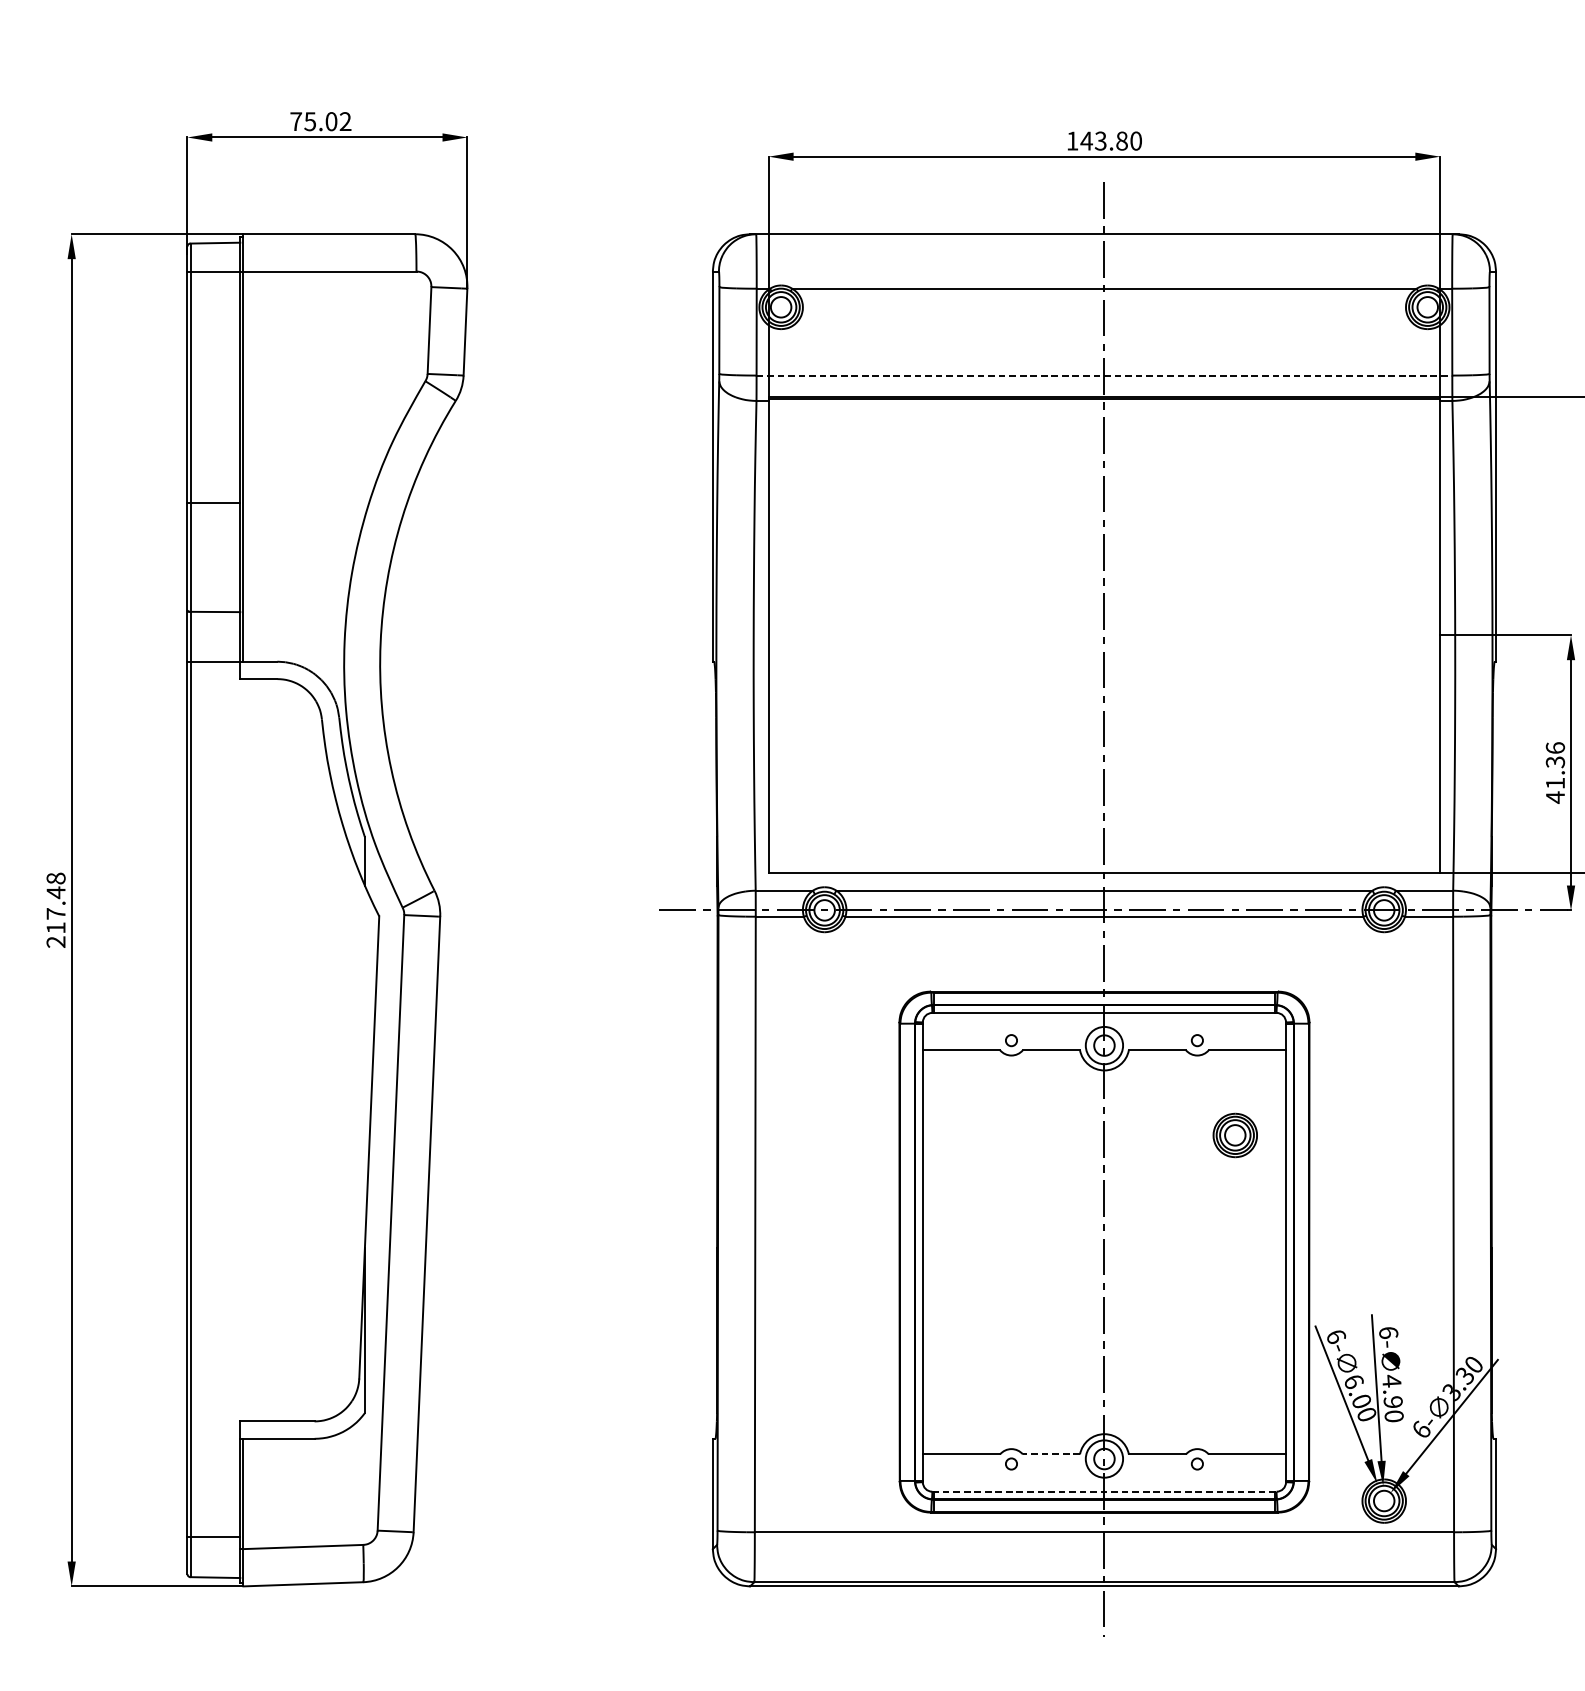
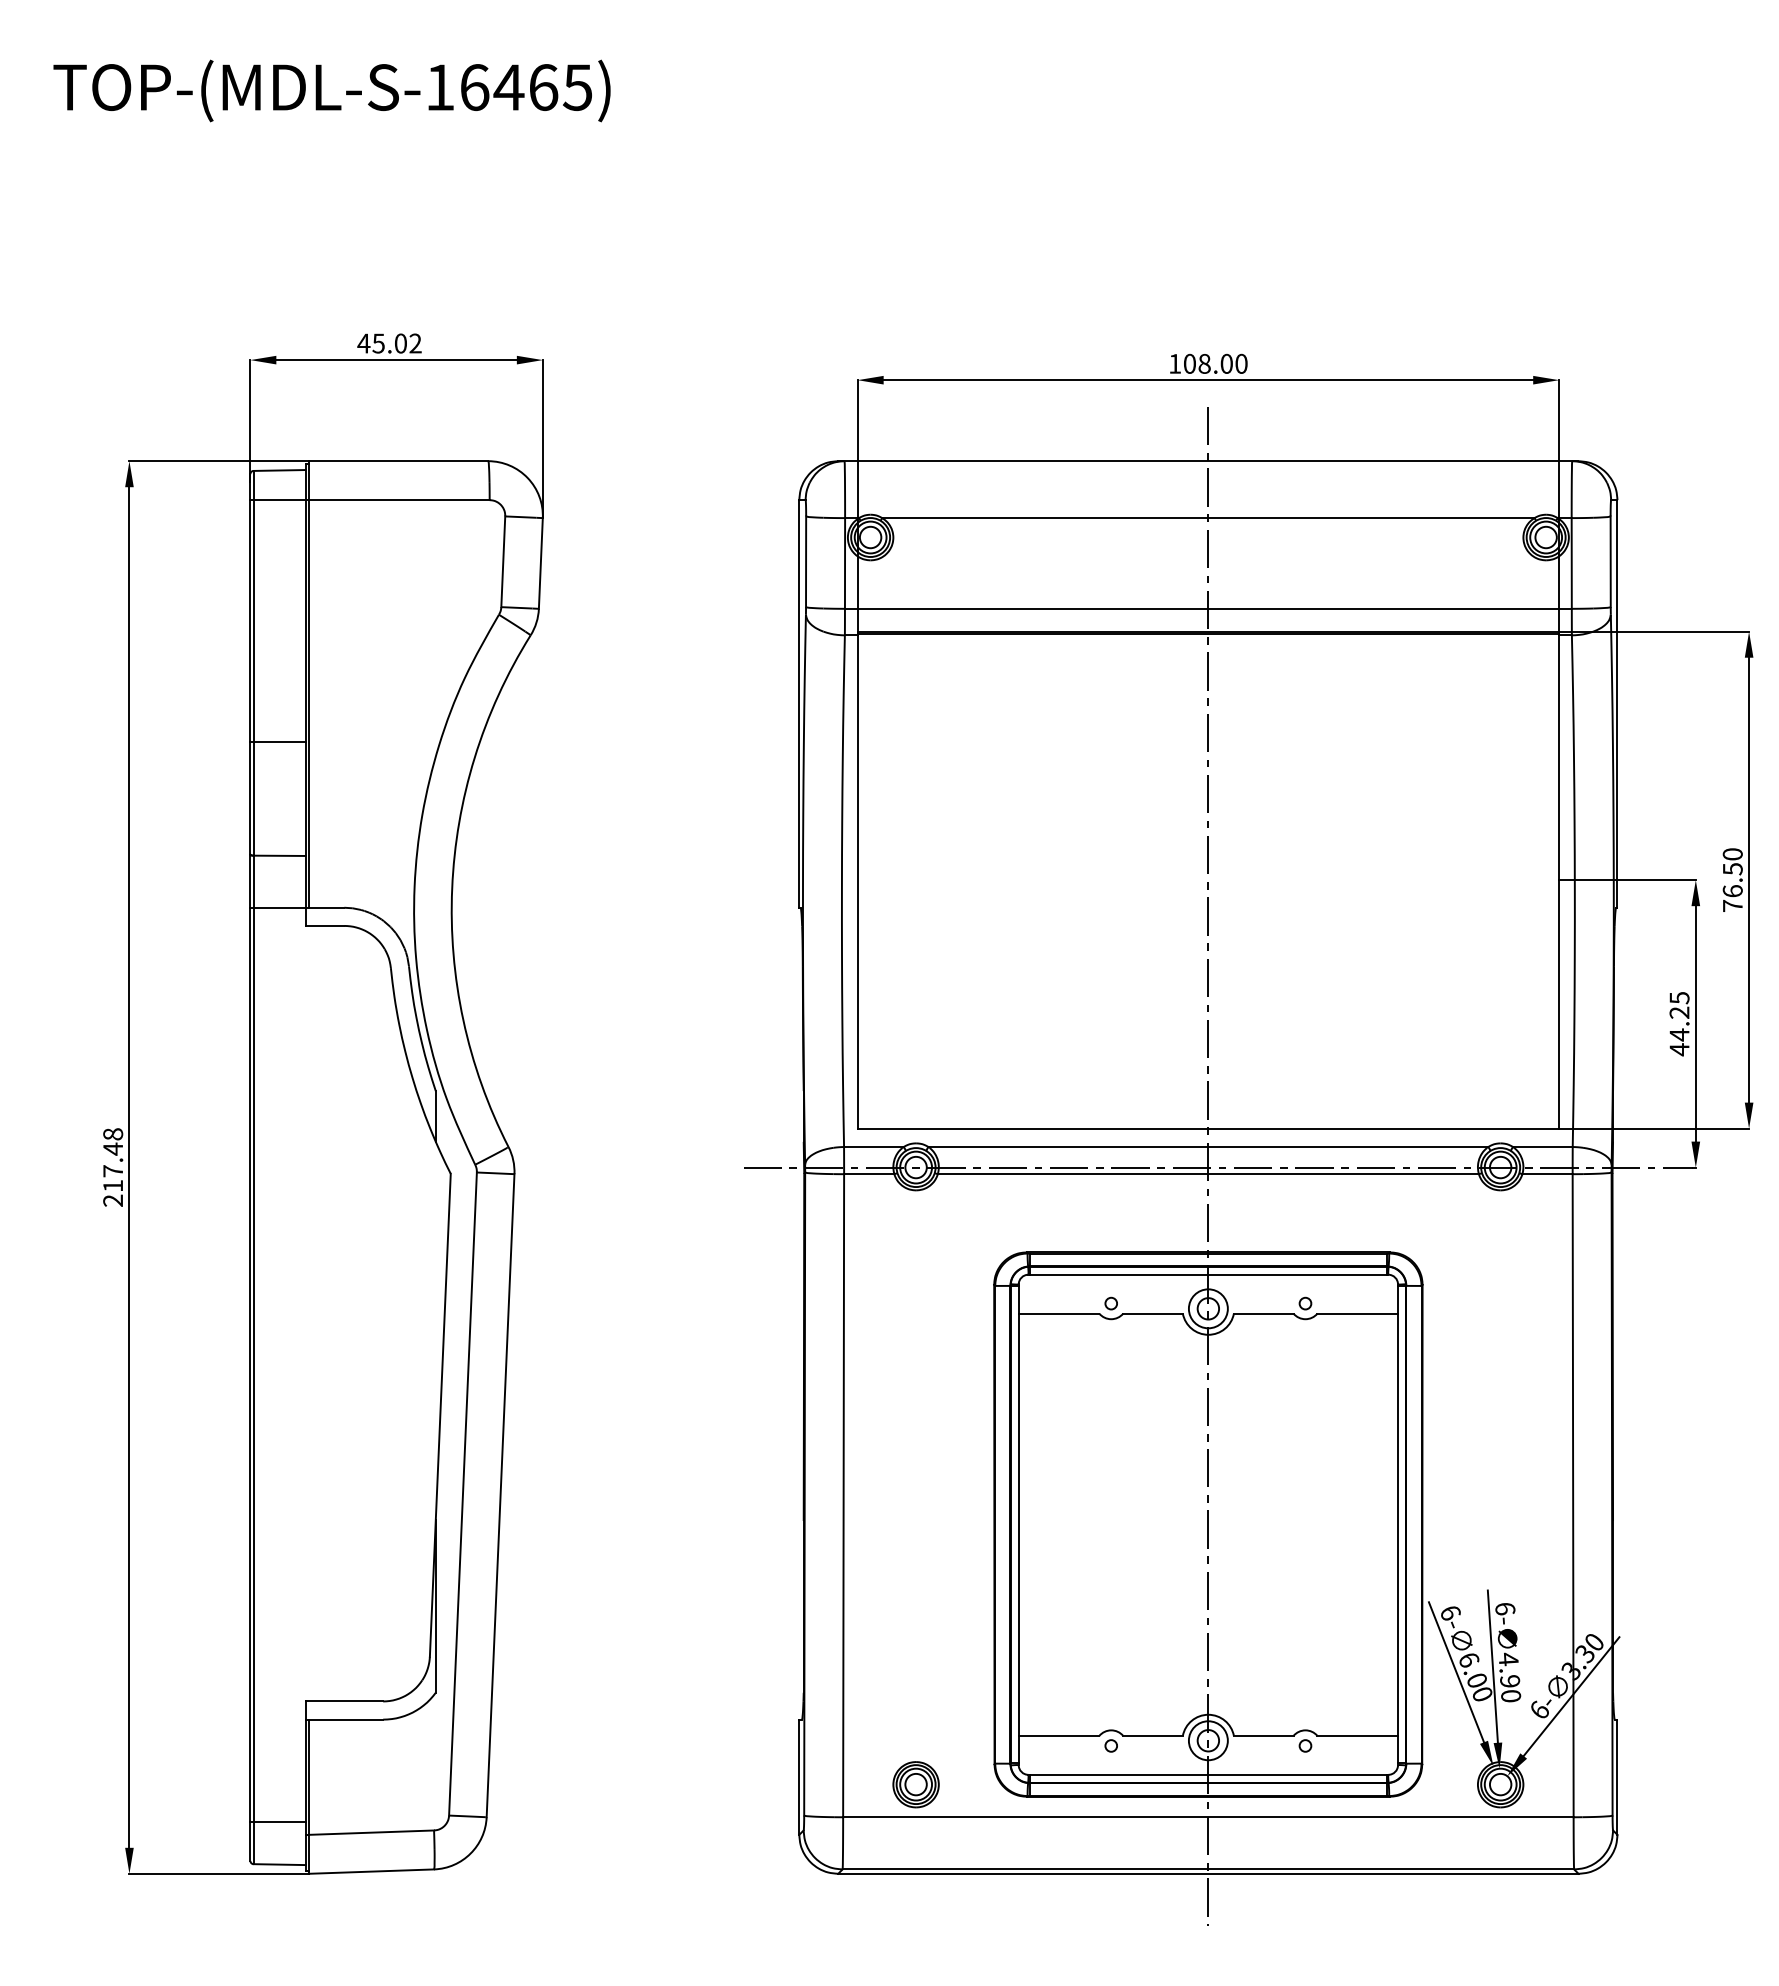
text: (295, 121) -> (363, 343), 75.02 -> 45.02
text: (1103, 140) -> (1207, 363), 143.80 -> 108.00
line: (1104, 375) -> (1208, 608), dashed -> solid
text: (1555, 765) -> (1679, 1016), 41.36 -> 44.25
part: (1234, 1135) -> (915, 1784), moved
line: (1051, 1454) -> (1153, 1735), dashed -> solid
line: (1104, 1491) -> (1208, 1774), dashed -> solid

